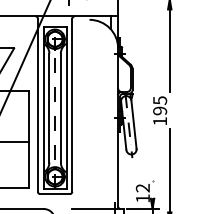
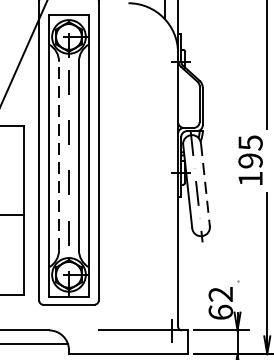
line: (49, 107) -> (59, 154), solid -> dashed
line: (134, 125) -> (206, 186), solid -> dashed
text: (142, 198) -> (220, 312), 12 -> 62

